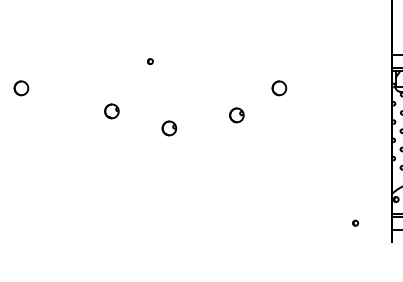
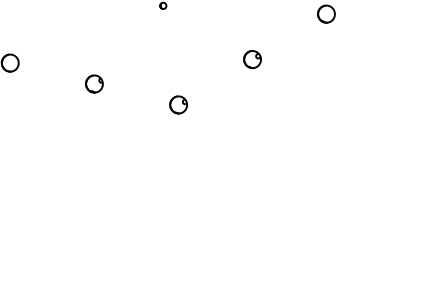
part: (111, 111) -> (93, 84), moved
part: (236, 115) -> (252, 59), moved
part: (169, 128) -> (178, 105), moved

